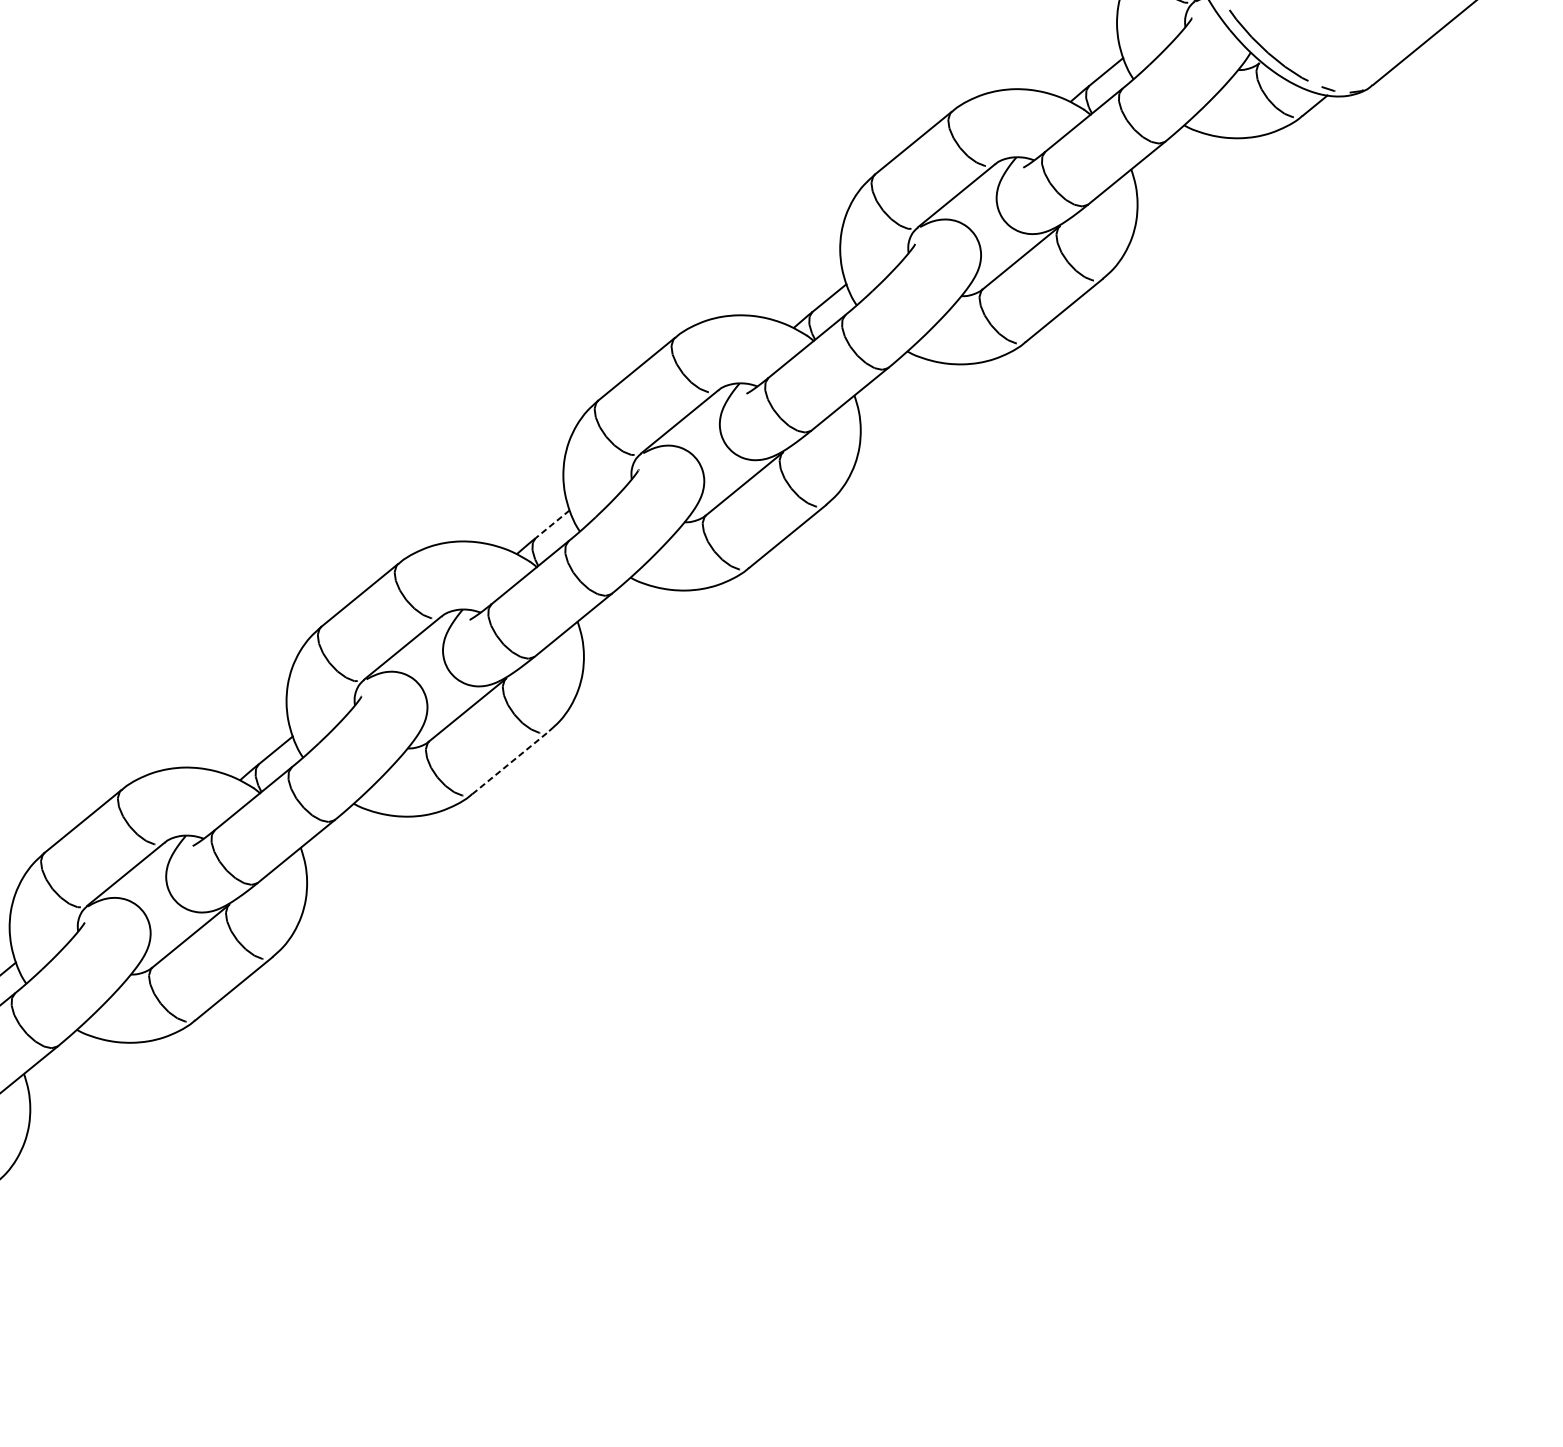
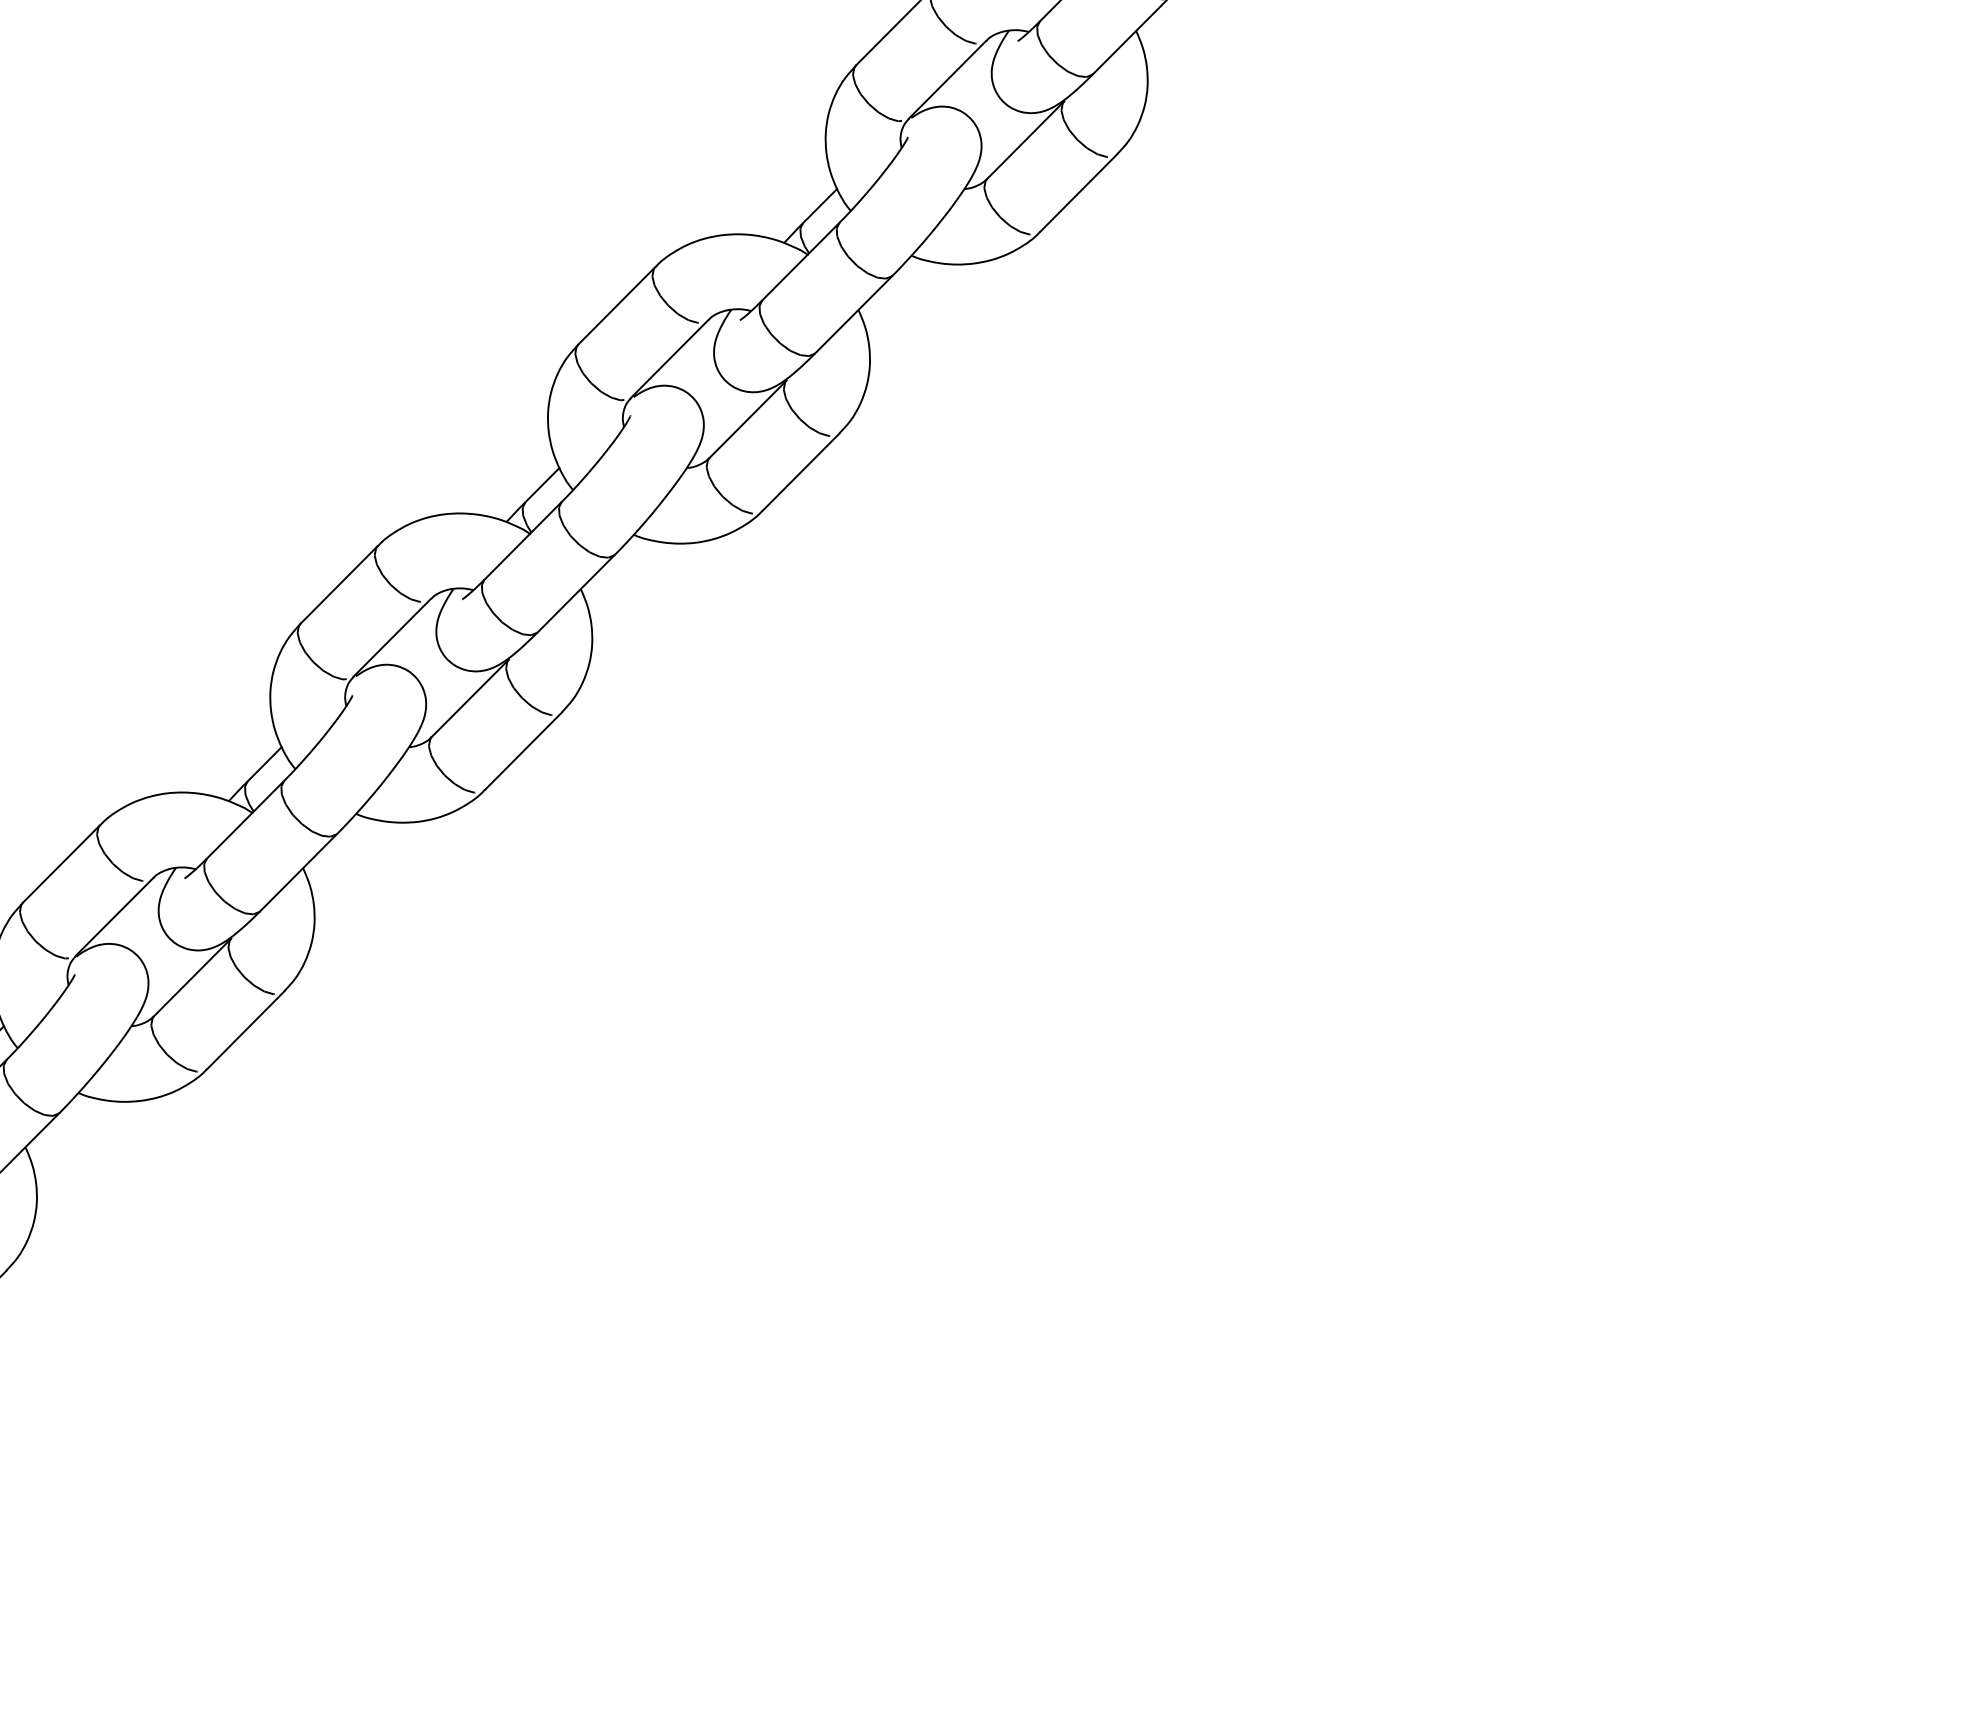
line: (552, 524) -> (542, 485), dashed -> solid
line: (510, 763) -> (523, 751), dashed -> solid

